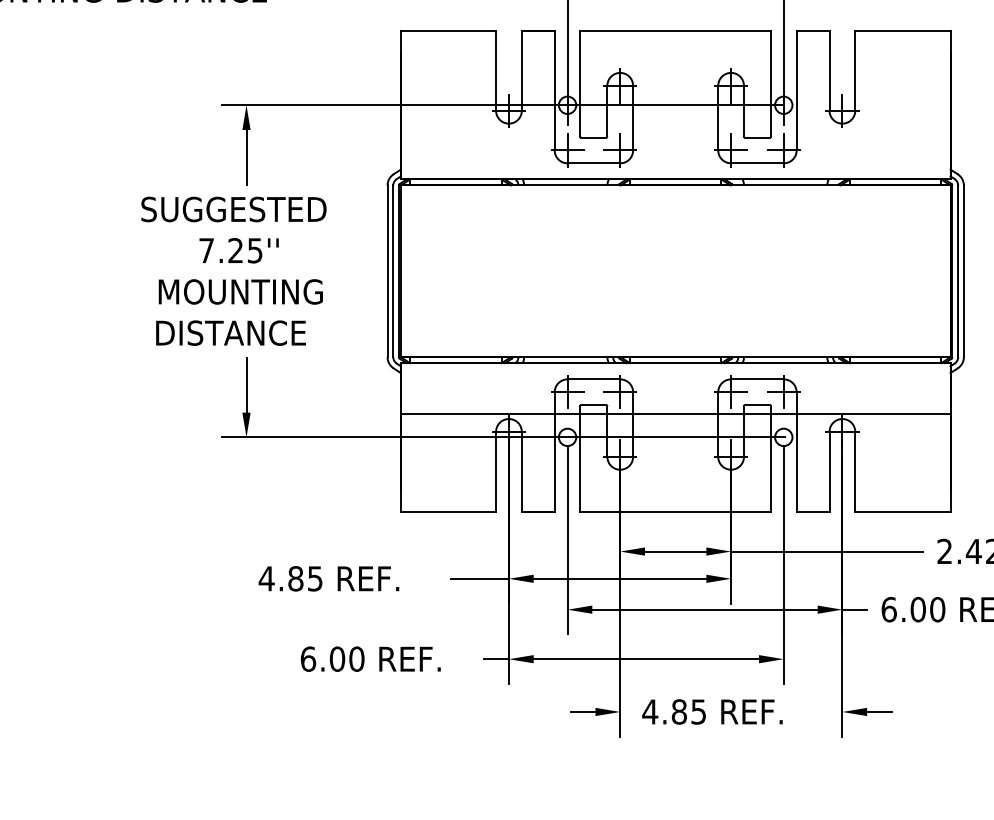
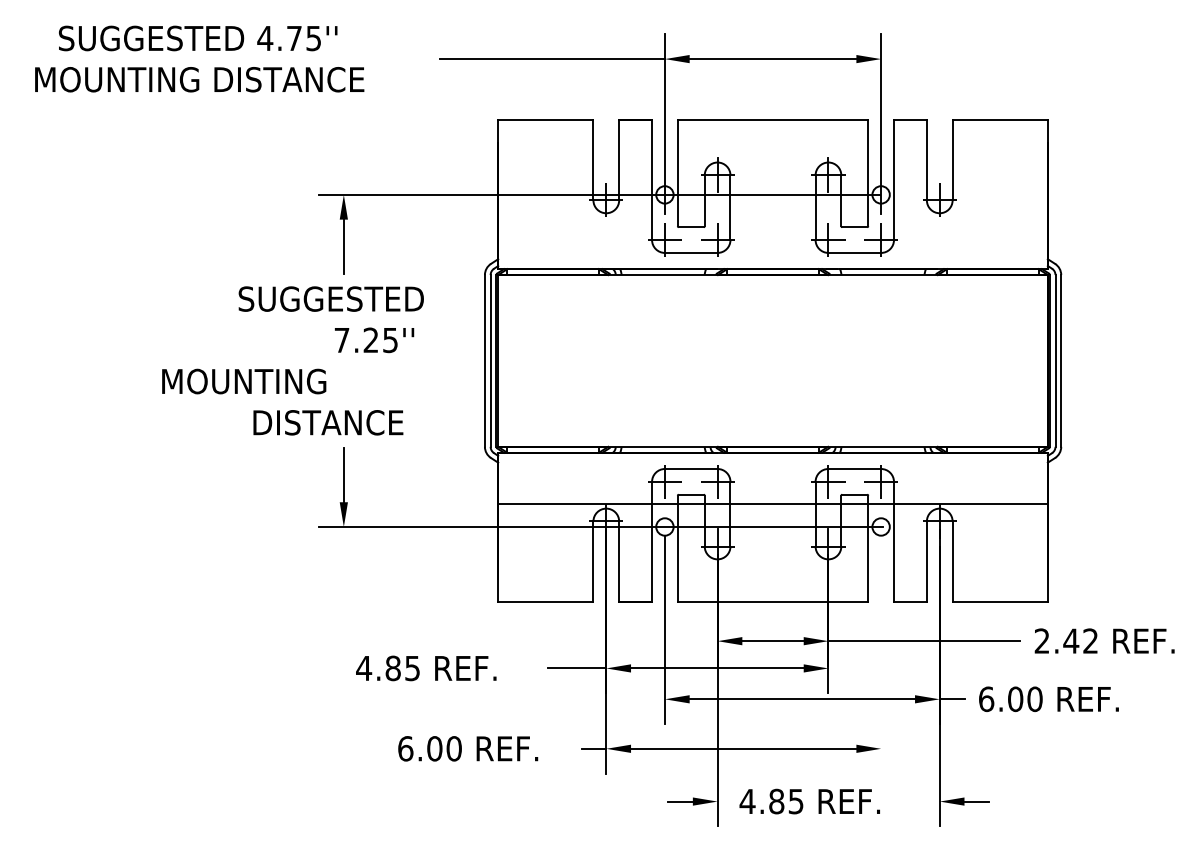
text: (239, 250) -> (374, 340), moved
text: (241, 291) -> (244, 381), moved
line: (784, 564) -> (881, 654), removed

